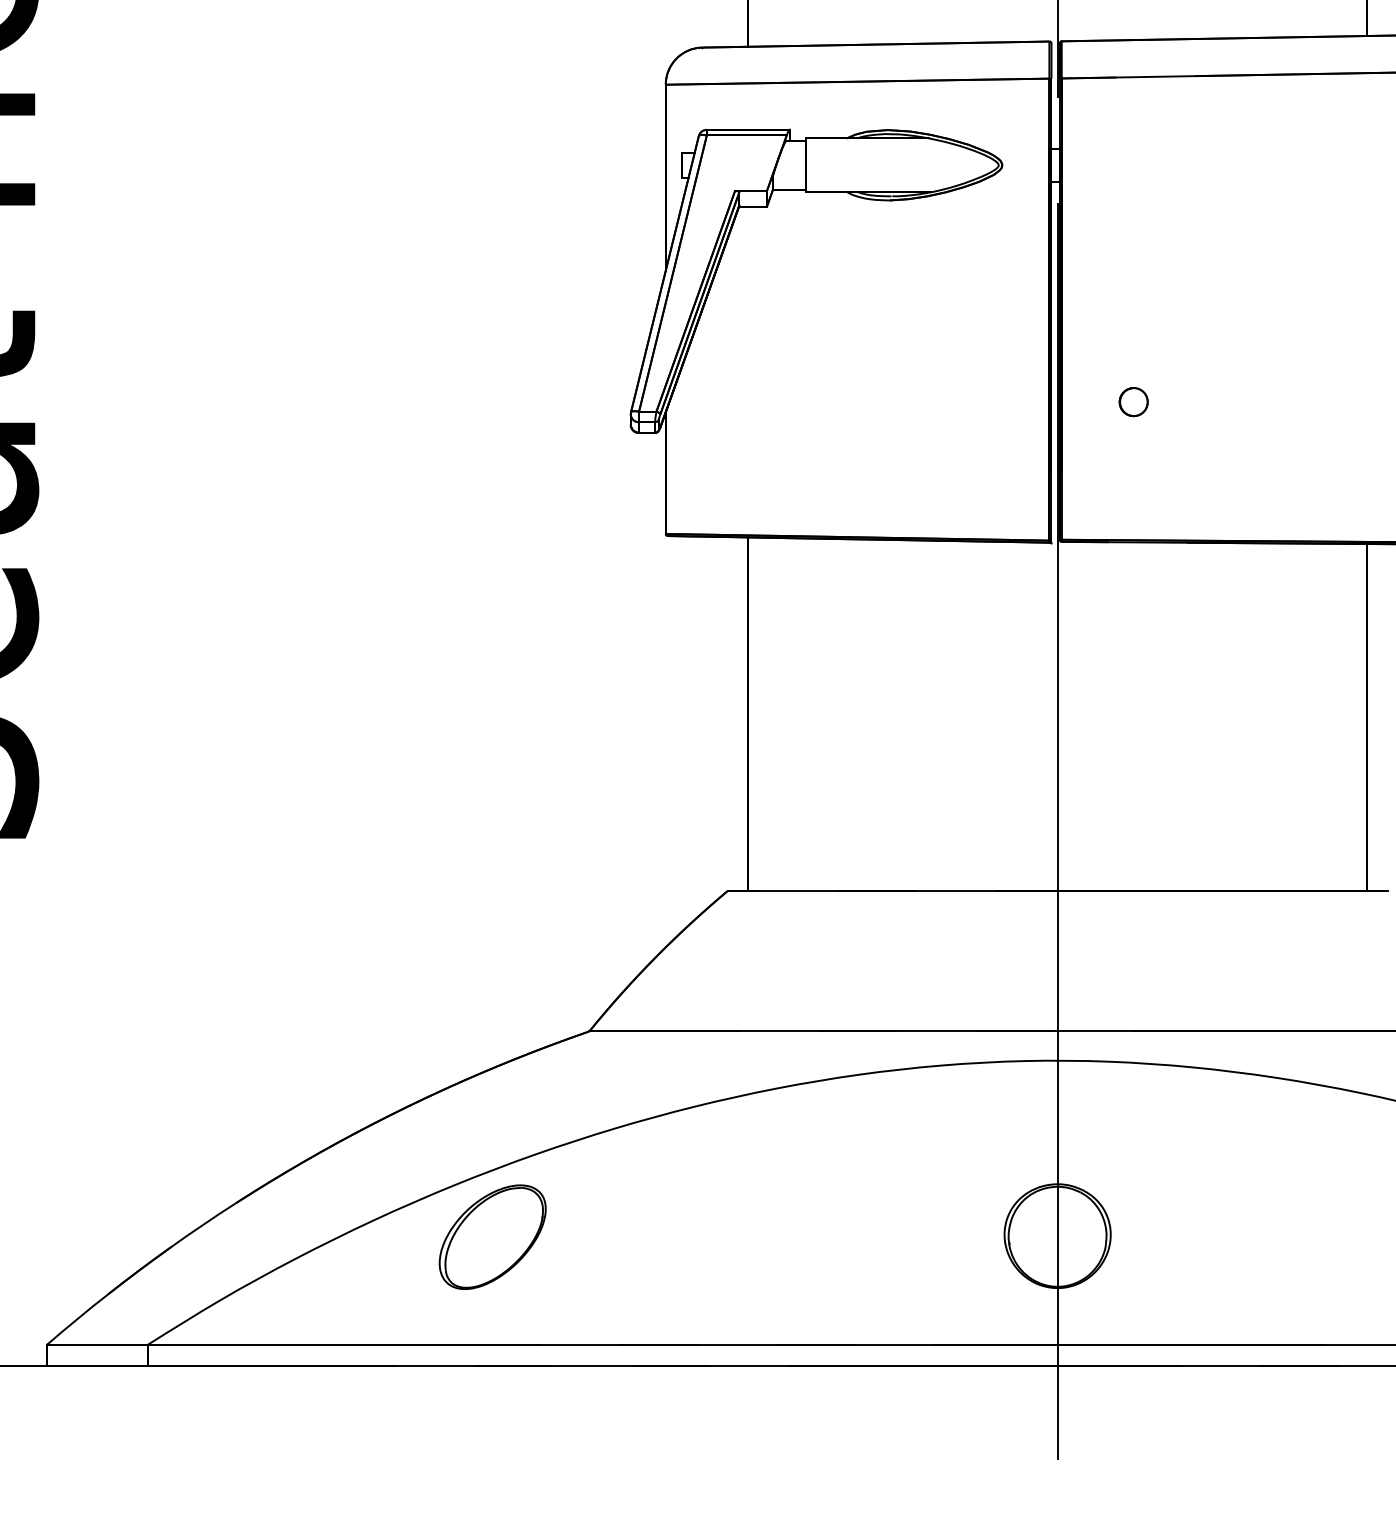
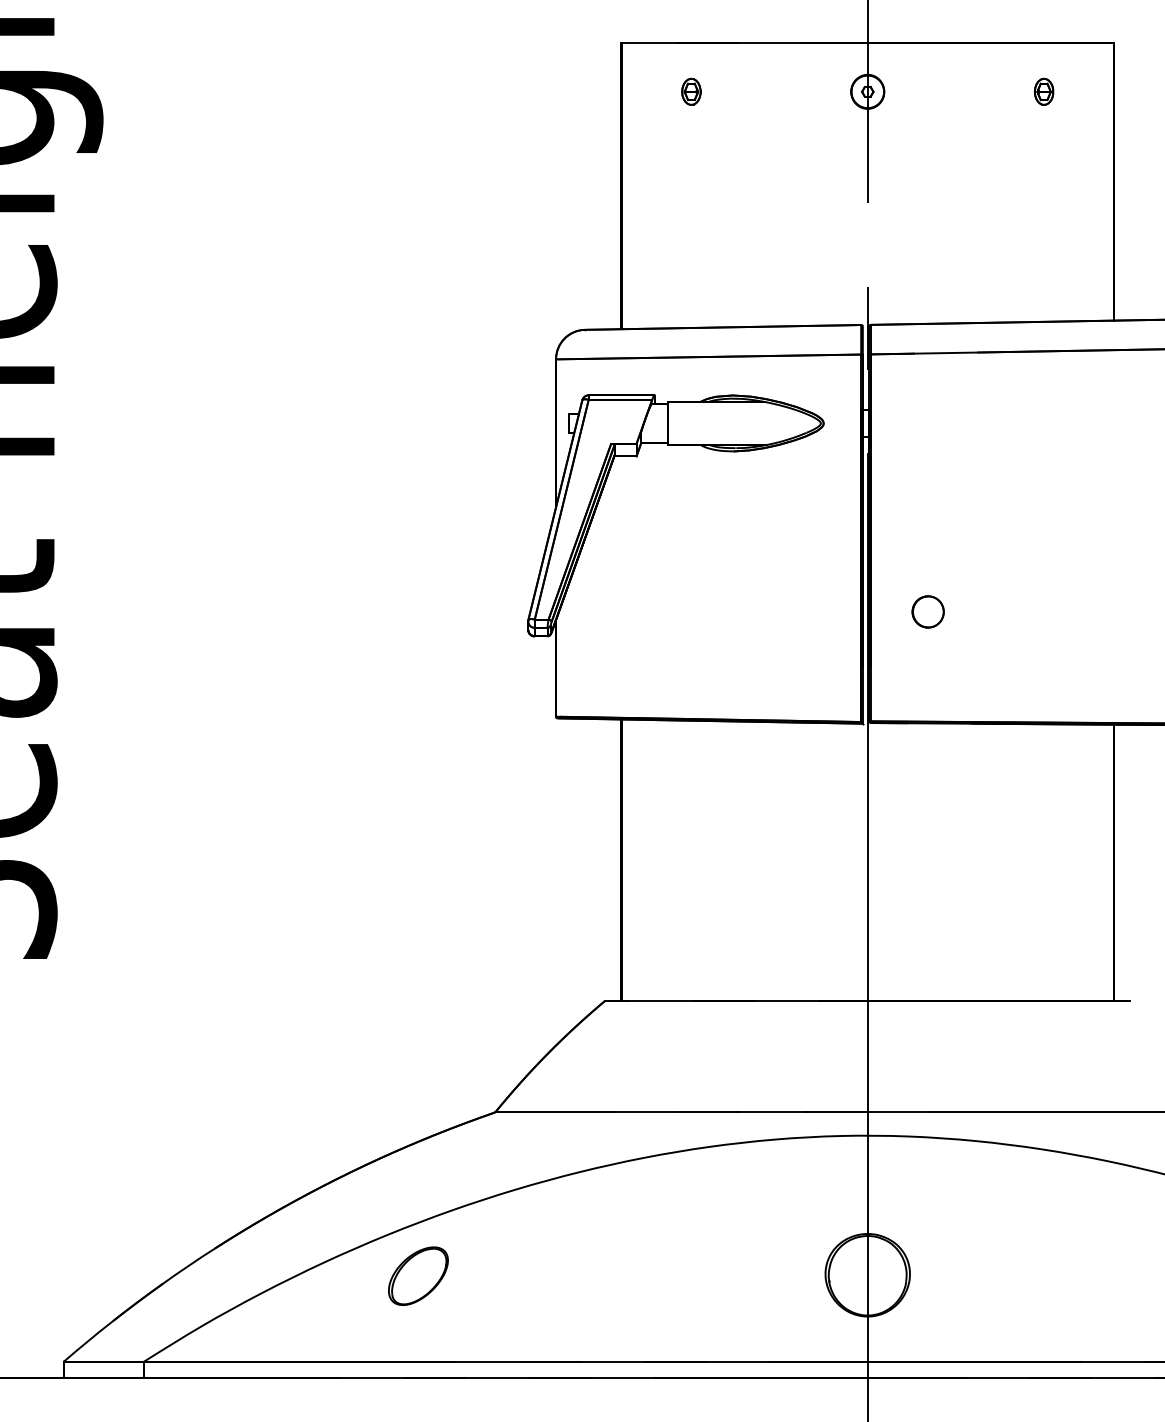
circle: (1134, 401) -> (928, 611), size x1.4
part: (492, 1237) -> (418, 1276), size x0.7

